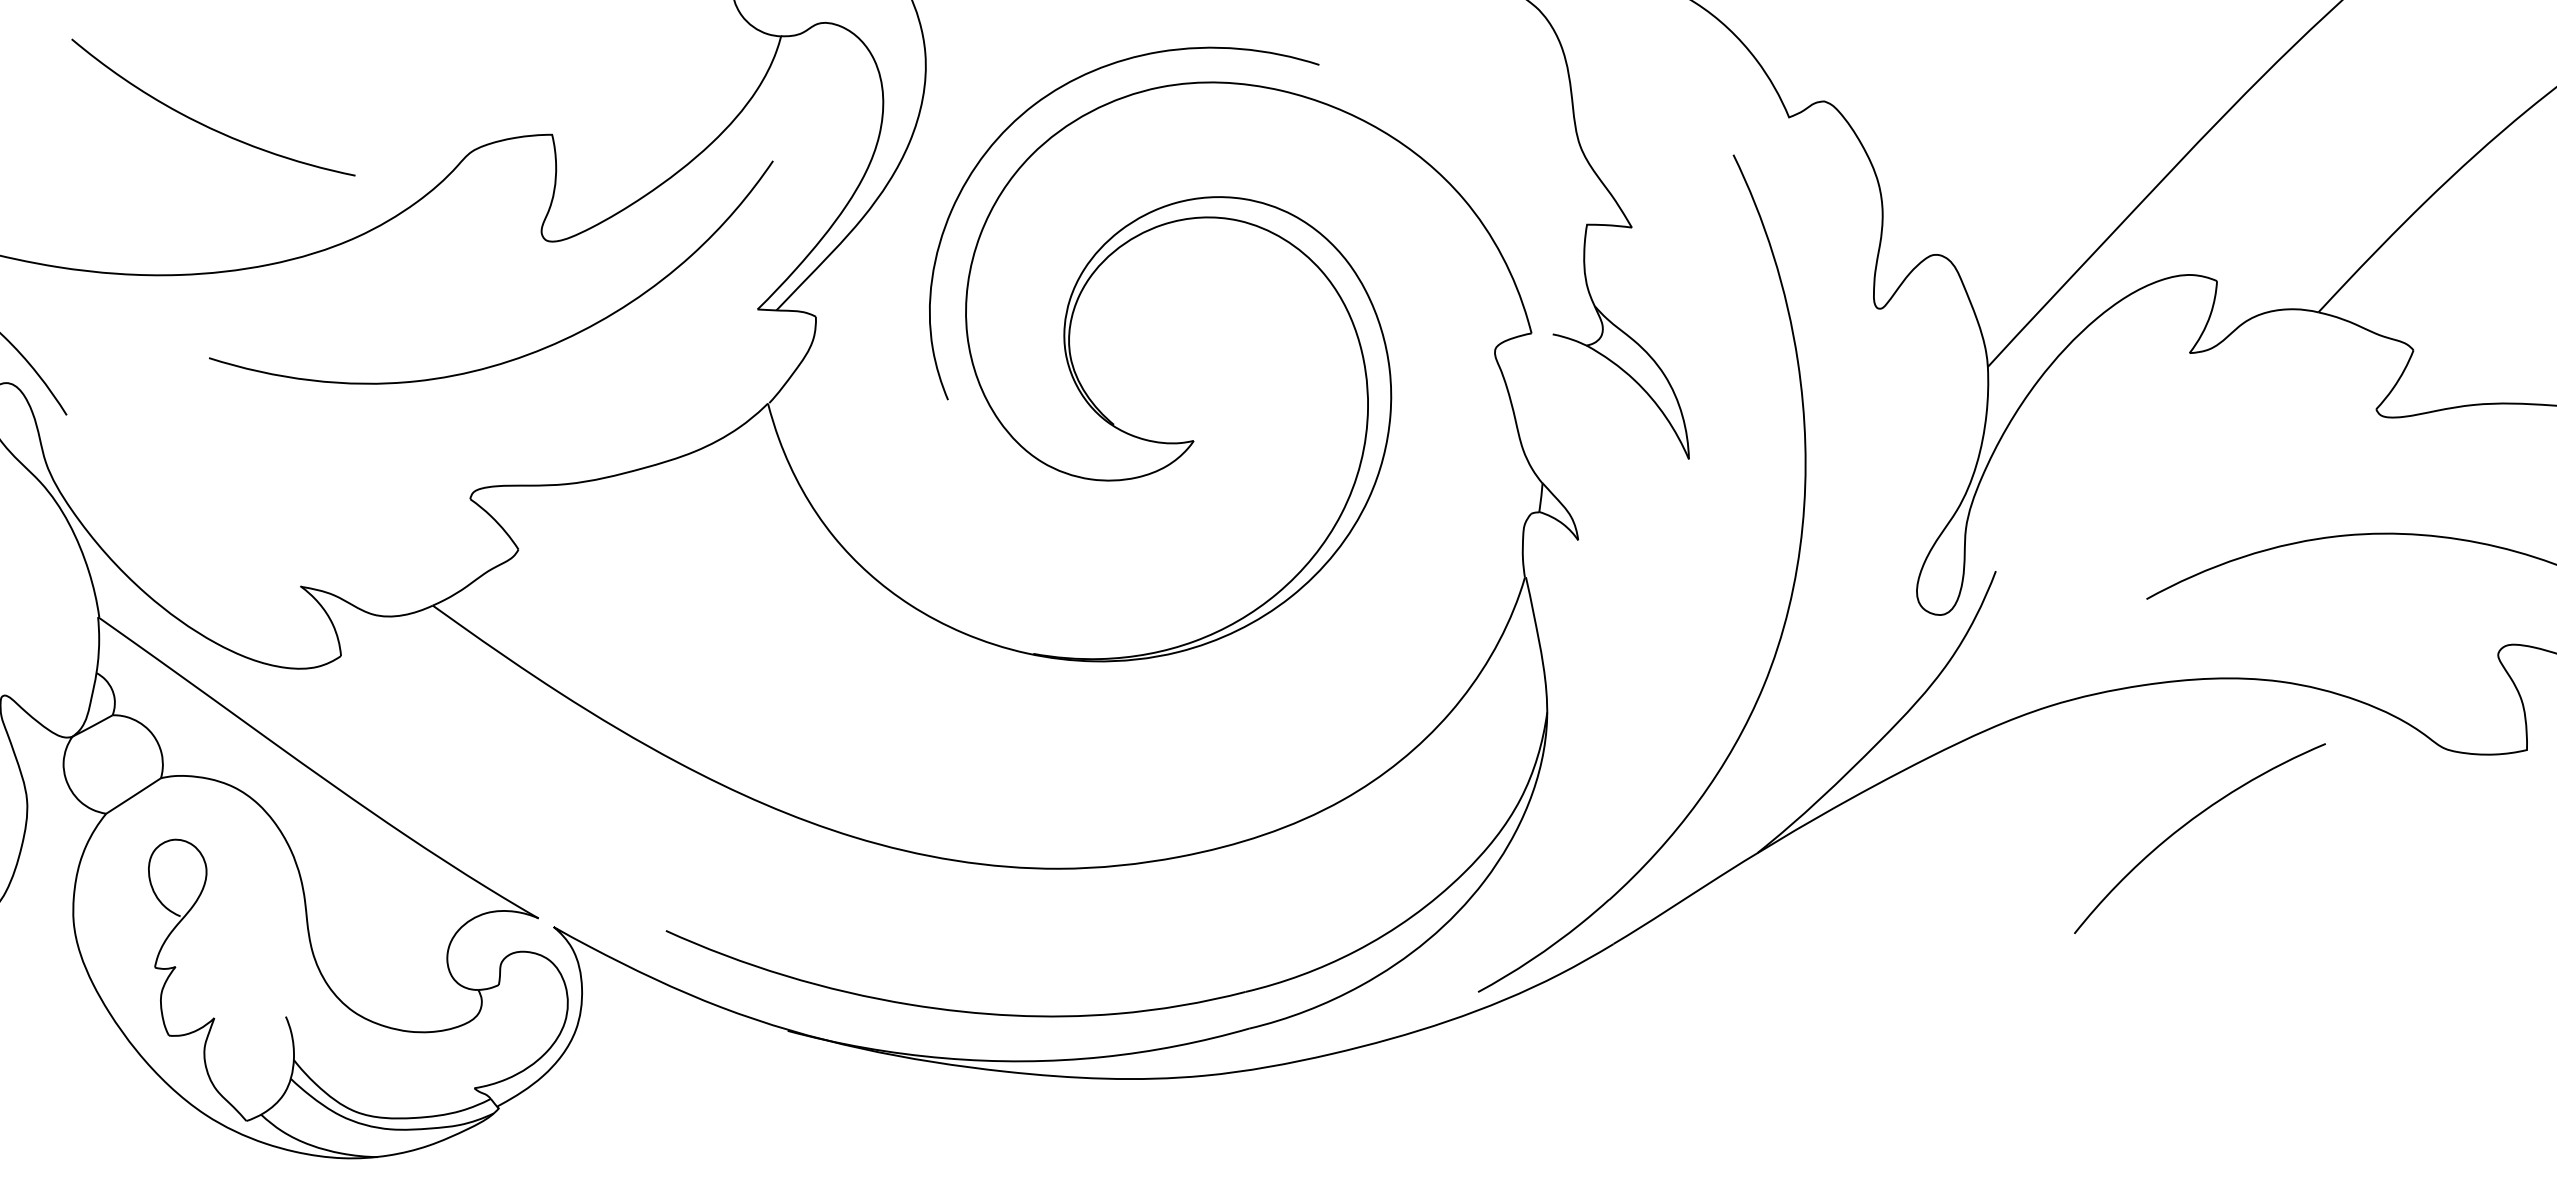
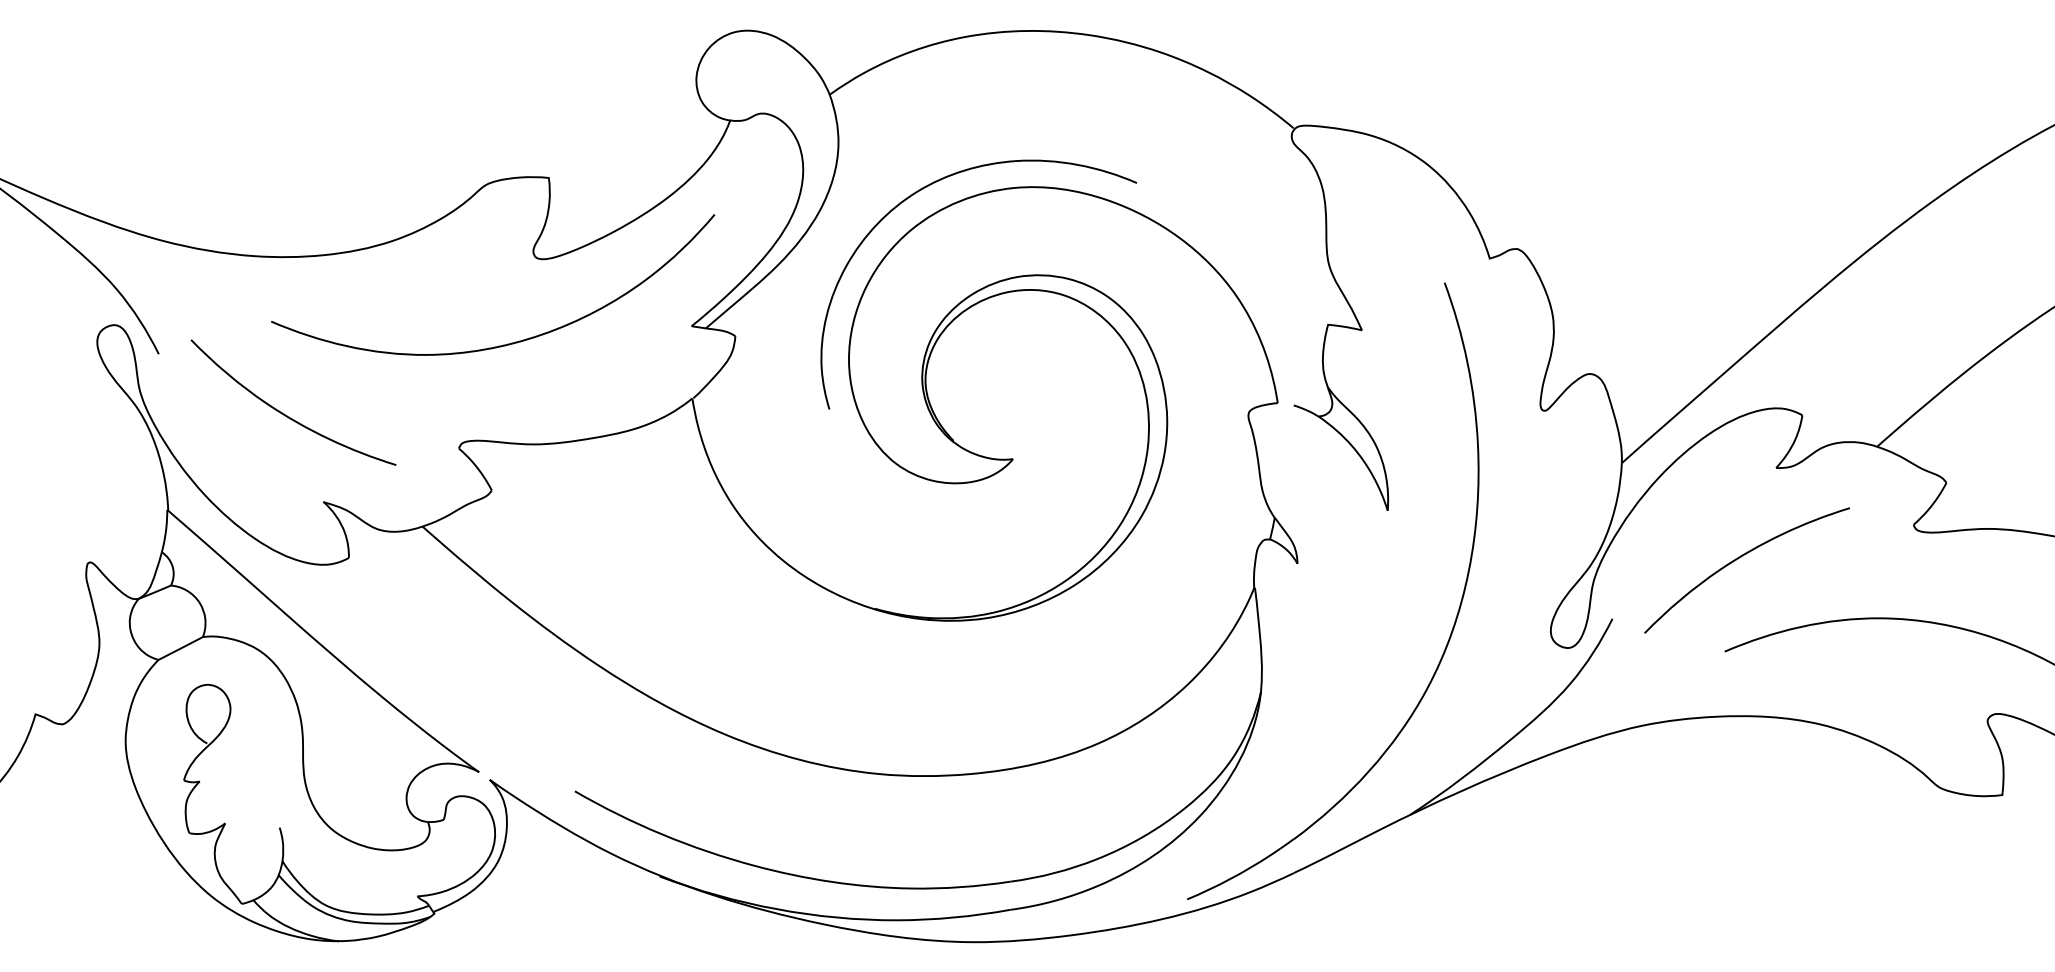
curve: (203, 122) -> (284, 413), moved
curve: (2187, 825) -> (1738, 559), moved

